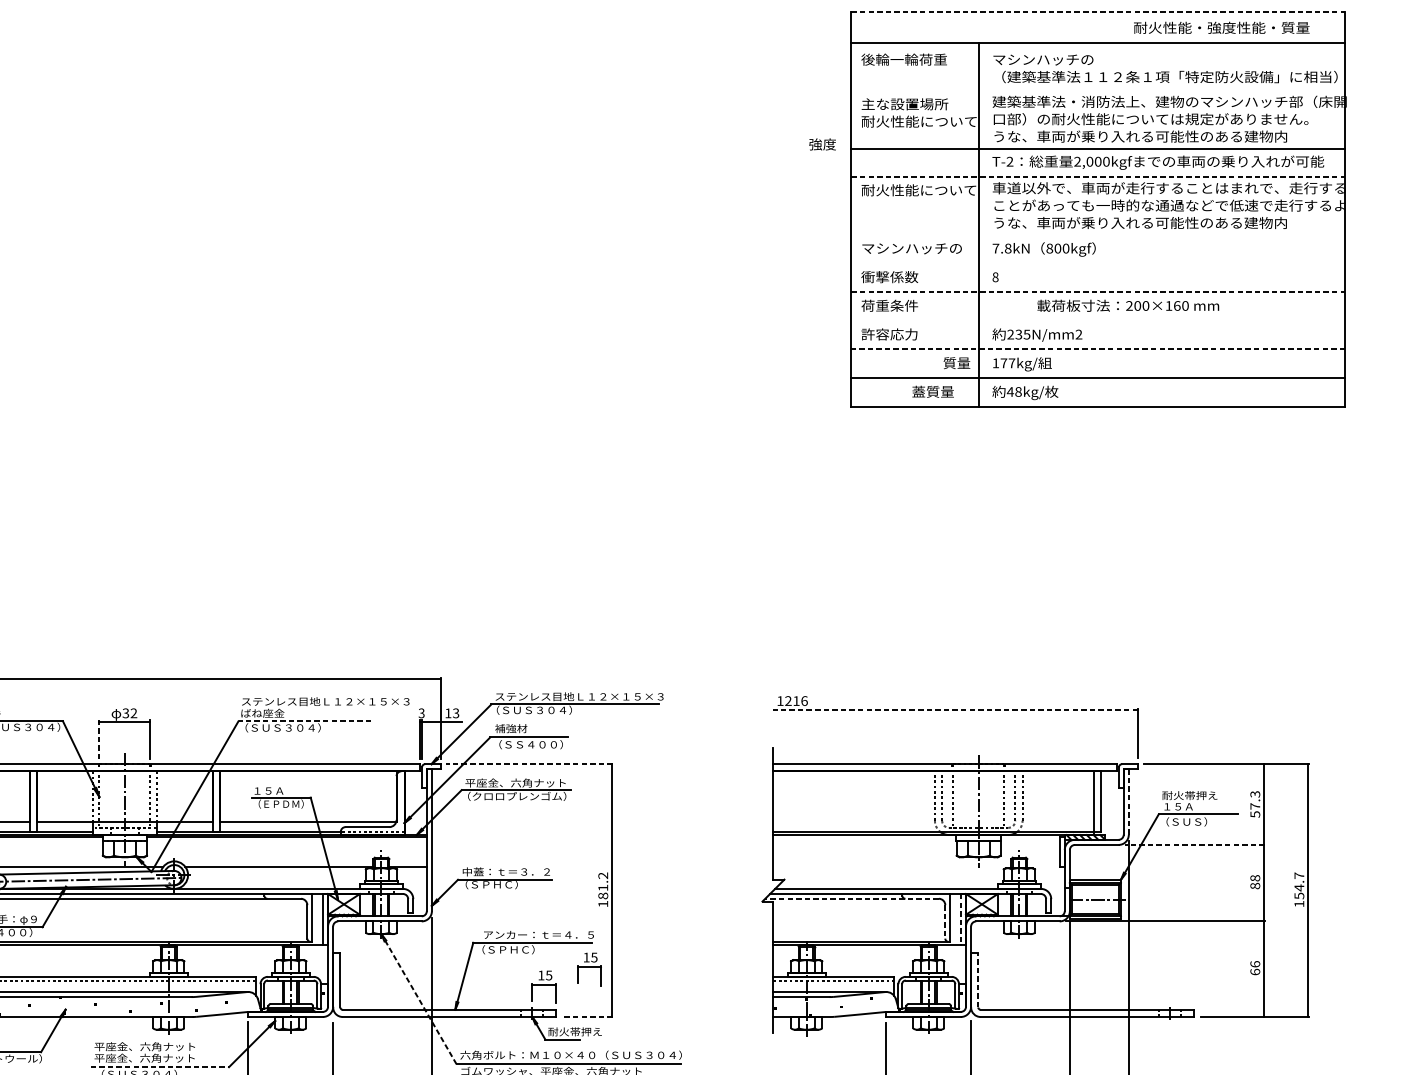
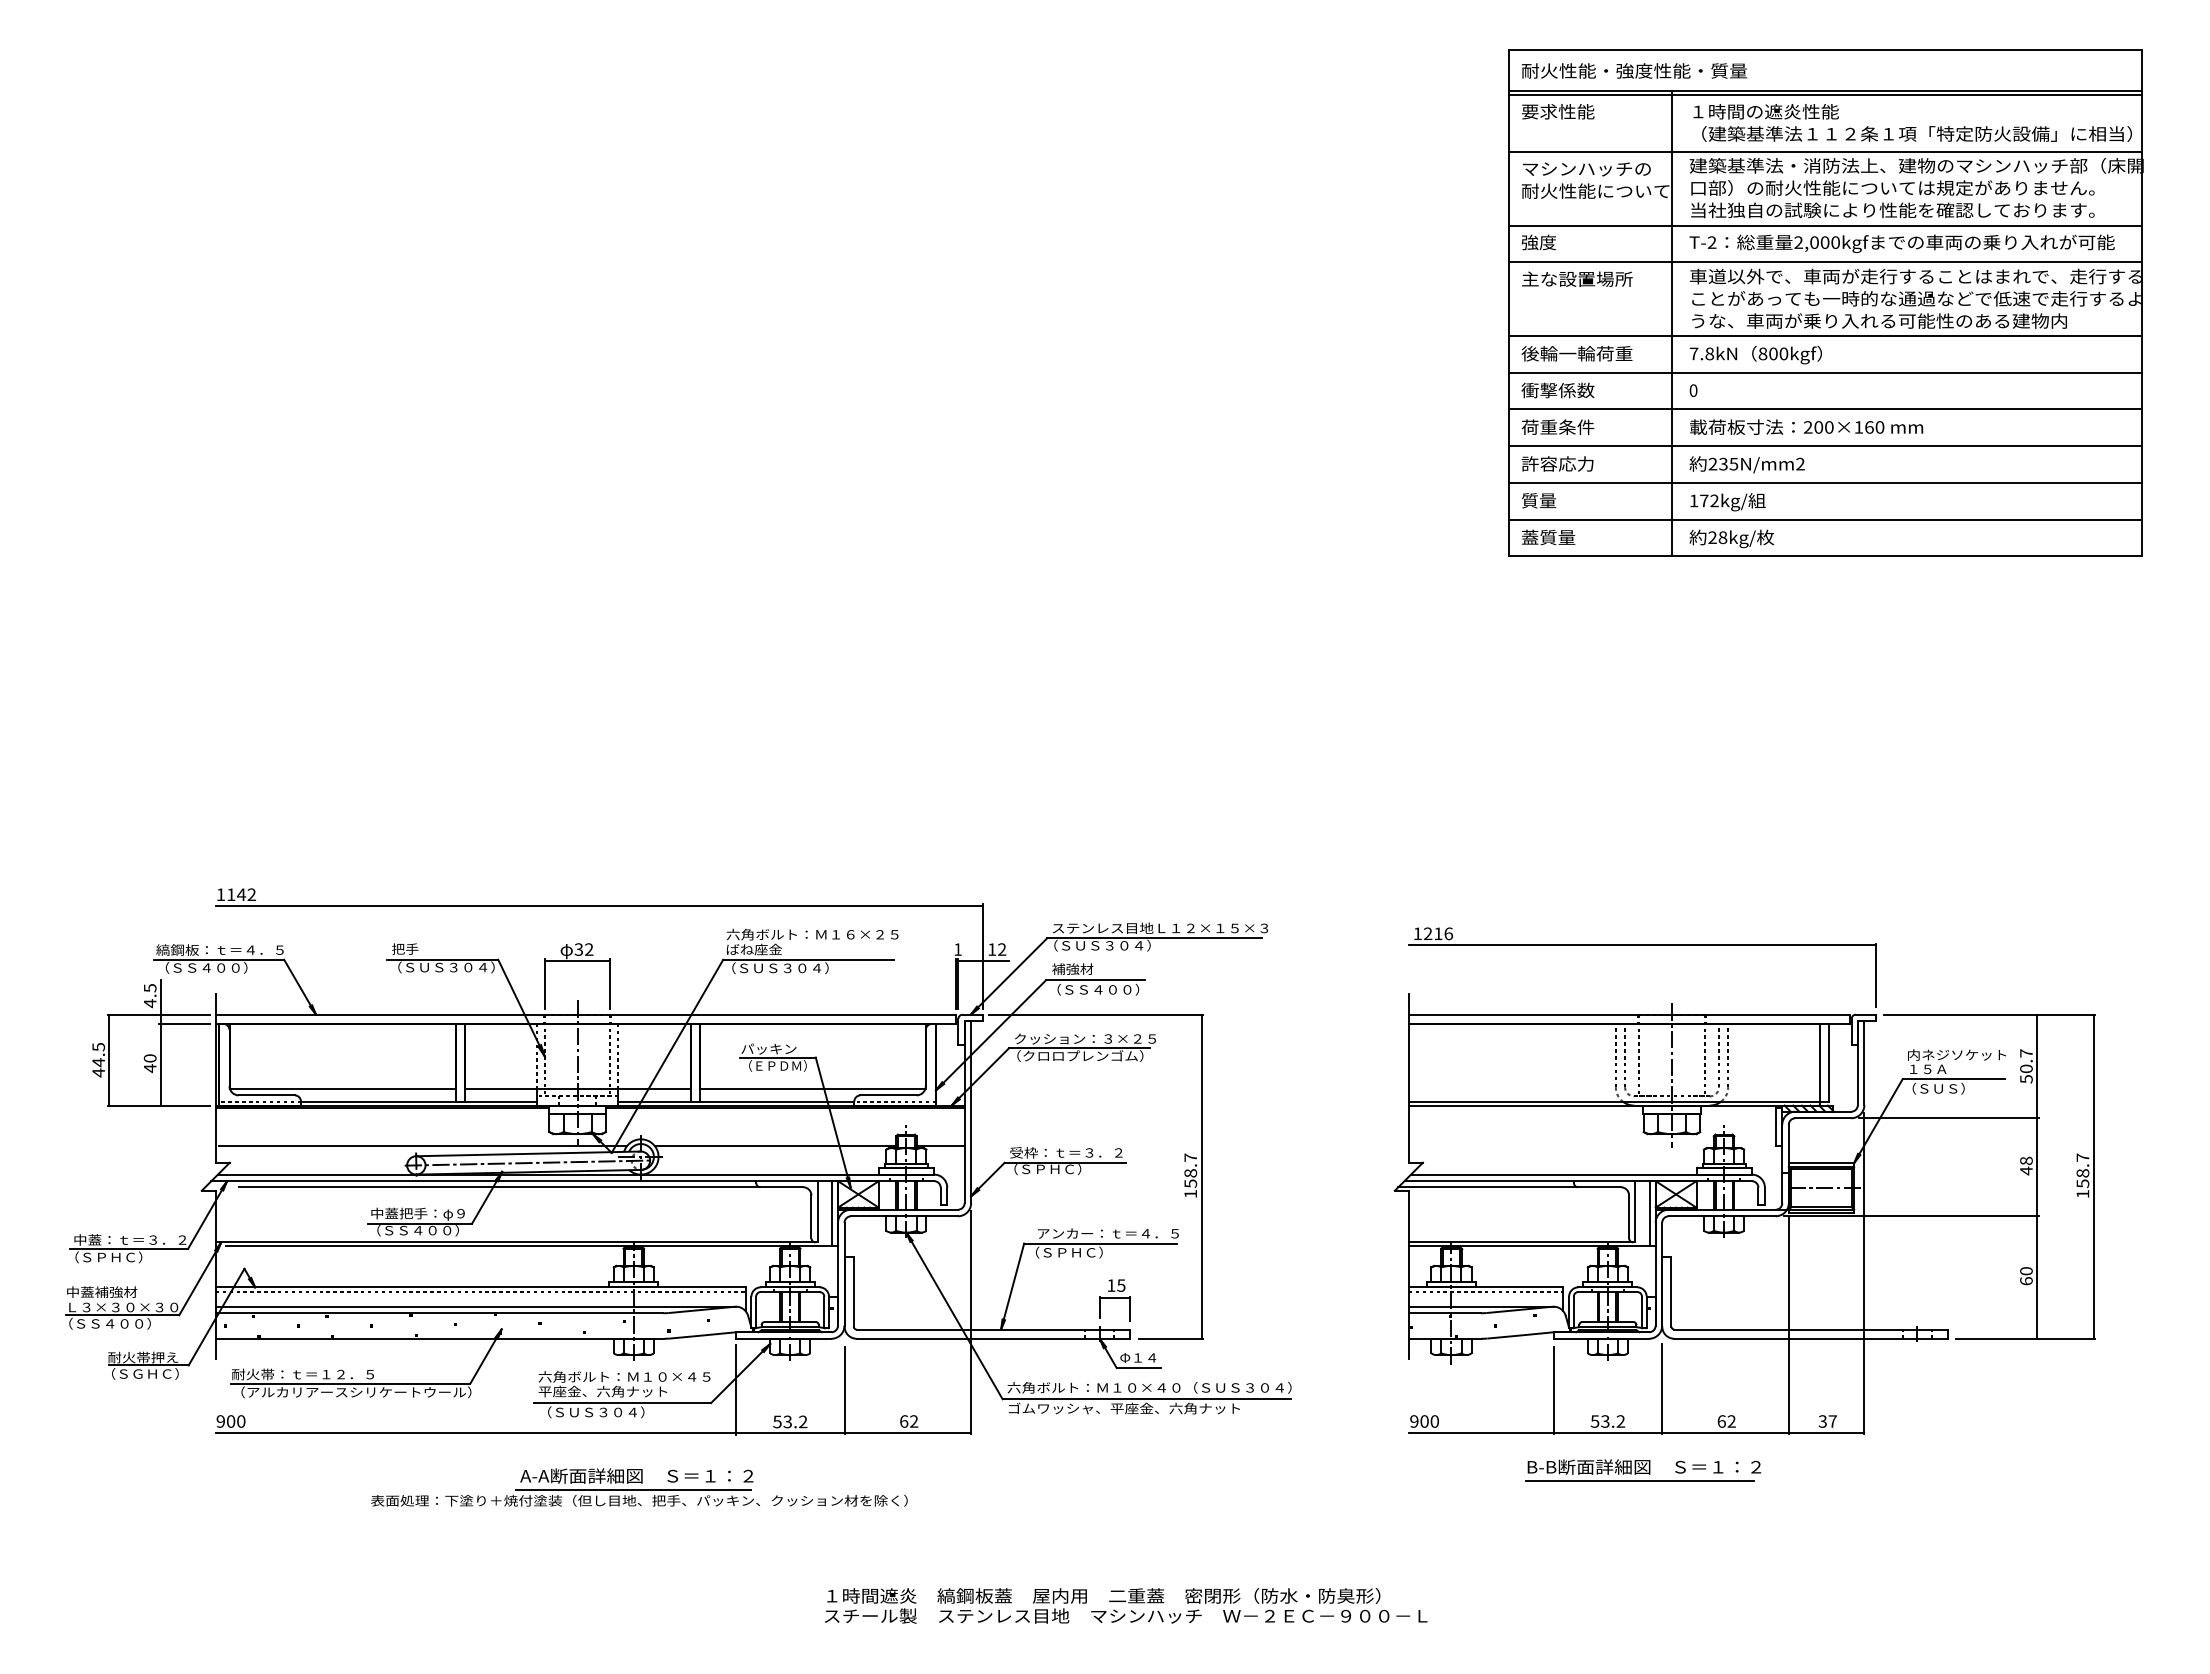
line: (1098, 11) -> (1825, 50), dashed -> solid
text: (1221, 27) -> (1634, 70), moved
line: (1097, 46) -> (1824, 95), added
text: (904, 59) -> (1576, 111), 後輪一輪荷重 -> 要求性能
text: (1050, 59) -> (1764, 111), マシンハッチの -> １時間の遮炎性能
line: (1097, 91) -> (1824, 152), added
text: (912, 103) -> (1586, 168), 主な設置場所 -> マシンハッチの
text: (1150, 136) -> (1892, 210), うな、車両が乗り入れる可能性のある建物内 -> 当社独自の試験により性能を確認しております。
text: (822, 144) -> (1538, 242), moved
line: (1098, 177) -> (1825, 262), dashed -> solid
text: (919, 189) -> (1595, 278), 耐火性能について -> 主な設置場所
line: (1097, 234) -> (1824, 335), added
text: (911, 248) -> (1585, 353), マシンハッチの -> 後輪一輪荷重
line: (1097, 263) -> (1824, 372), added
text: (995, 277) -> (1693, 390), 8 -> 0
line: (1098, 291) -> (1825, 409), dashed -> solid
text: (1128, 305) -> (1806, 426), moved
line: (1097, 320) -> (1824, 446), added
line: (1097, 348) -> (1824, 482), dashed -> solid
text: (957, 362) -> (1539, 500), moved
text: (1011, 362) -> (1714, 500), 177kg/ -> 172kg/
text: (933, 391) -> (1548, 537), moved
text: (1010, 391) -> (1712, 537), 48kg/ -> 28kg/
text: (325, 701) -> (834, 934), ステンレス目地Ｌ１２×１５×３ -> 六角ボルト：Ｍ１６×２５
line: (955, 709) -> (1642, 944), dashed -> solid
text: (421, 713) -> (957, 949), 3 -> 1
text: (456, 713) -> (1002, 949), 13 -> 12
line: (304, 721) -> (807, 959), dashed -> solid
line: (99, 739) -> (544, 983), dashed -> solid
line: (529, 763) -> (1096, 1014), dashed -> solid
text: (520, 782) -> (1084, 1038), 平座金、六角ナット -> クッション：３×２５
text: (273, 790) -> (768, 1048), １５Ａ -> パッキン
text: (1200, 795) -> (1956, 1054), 耐火帯押え -> 内ネジソケット
text: (1255, 800) -> (2026, 1061), 57.3 -> 50.7
line: (1128, 801) -> (1864, 1062), dashed -> solid
line: (1195, 845) -> (1949, 1118), dashed -> solid
text: (472, 871) -> (1023, 1152), 中蓋：ｔ＝３．２ -> 受枠：ｔ＝３．２
text: (603, 885) -> (1190, 1170), 181.2 -> 158.7
text: (1255, 885) -> (2026, 1170), 88 -> 48
text: (1299, 887) -> (2082, 1172), 154.7 -> 158.7
line: (851, 898) -> (1509, 1187), dashed -> solid
line: (961, 919) -> (1649, 1213), dashed -> solid
line: (945, 922) -> (1629, 1217), dashed -> solid
text: (1255, 964) -> (2026, 1271), 66 -> 60
part: (589, 969) -> (1173, 1277), removed
line: (978, 980) -> (1671, 1291), dashed -> solid
line: (418, 998) -> (954, 1315), dashed -> solid
line: (587, 1016) -> (1170, 1338), dashed -> solid
text: (574, 1031) -> (1154, 1357), 耐火帯押え -> Φ１４
text: (161, 1046) -> (624, 1376), 平座金、六角ナット -> 六角ボルト：Ｍ１０×４５
line: (159, 1067) -> (622, 1403), dashed -> solid

